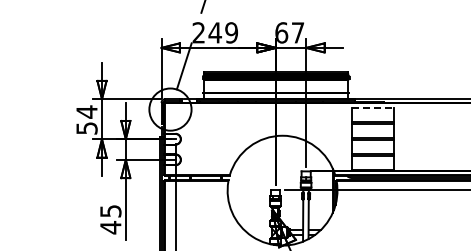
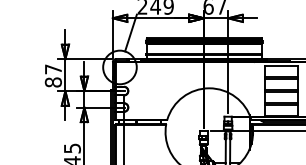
line: (373, 108) -> (281, 66), dashed -> solid
text: (86, 119) -> (53, 75), 54 -> 87

